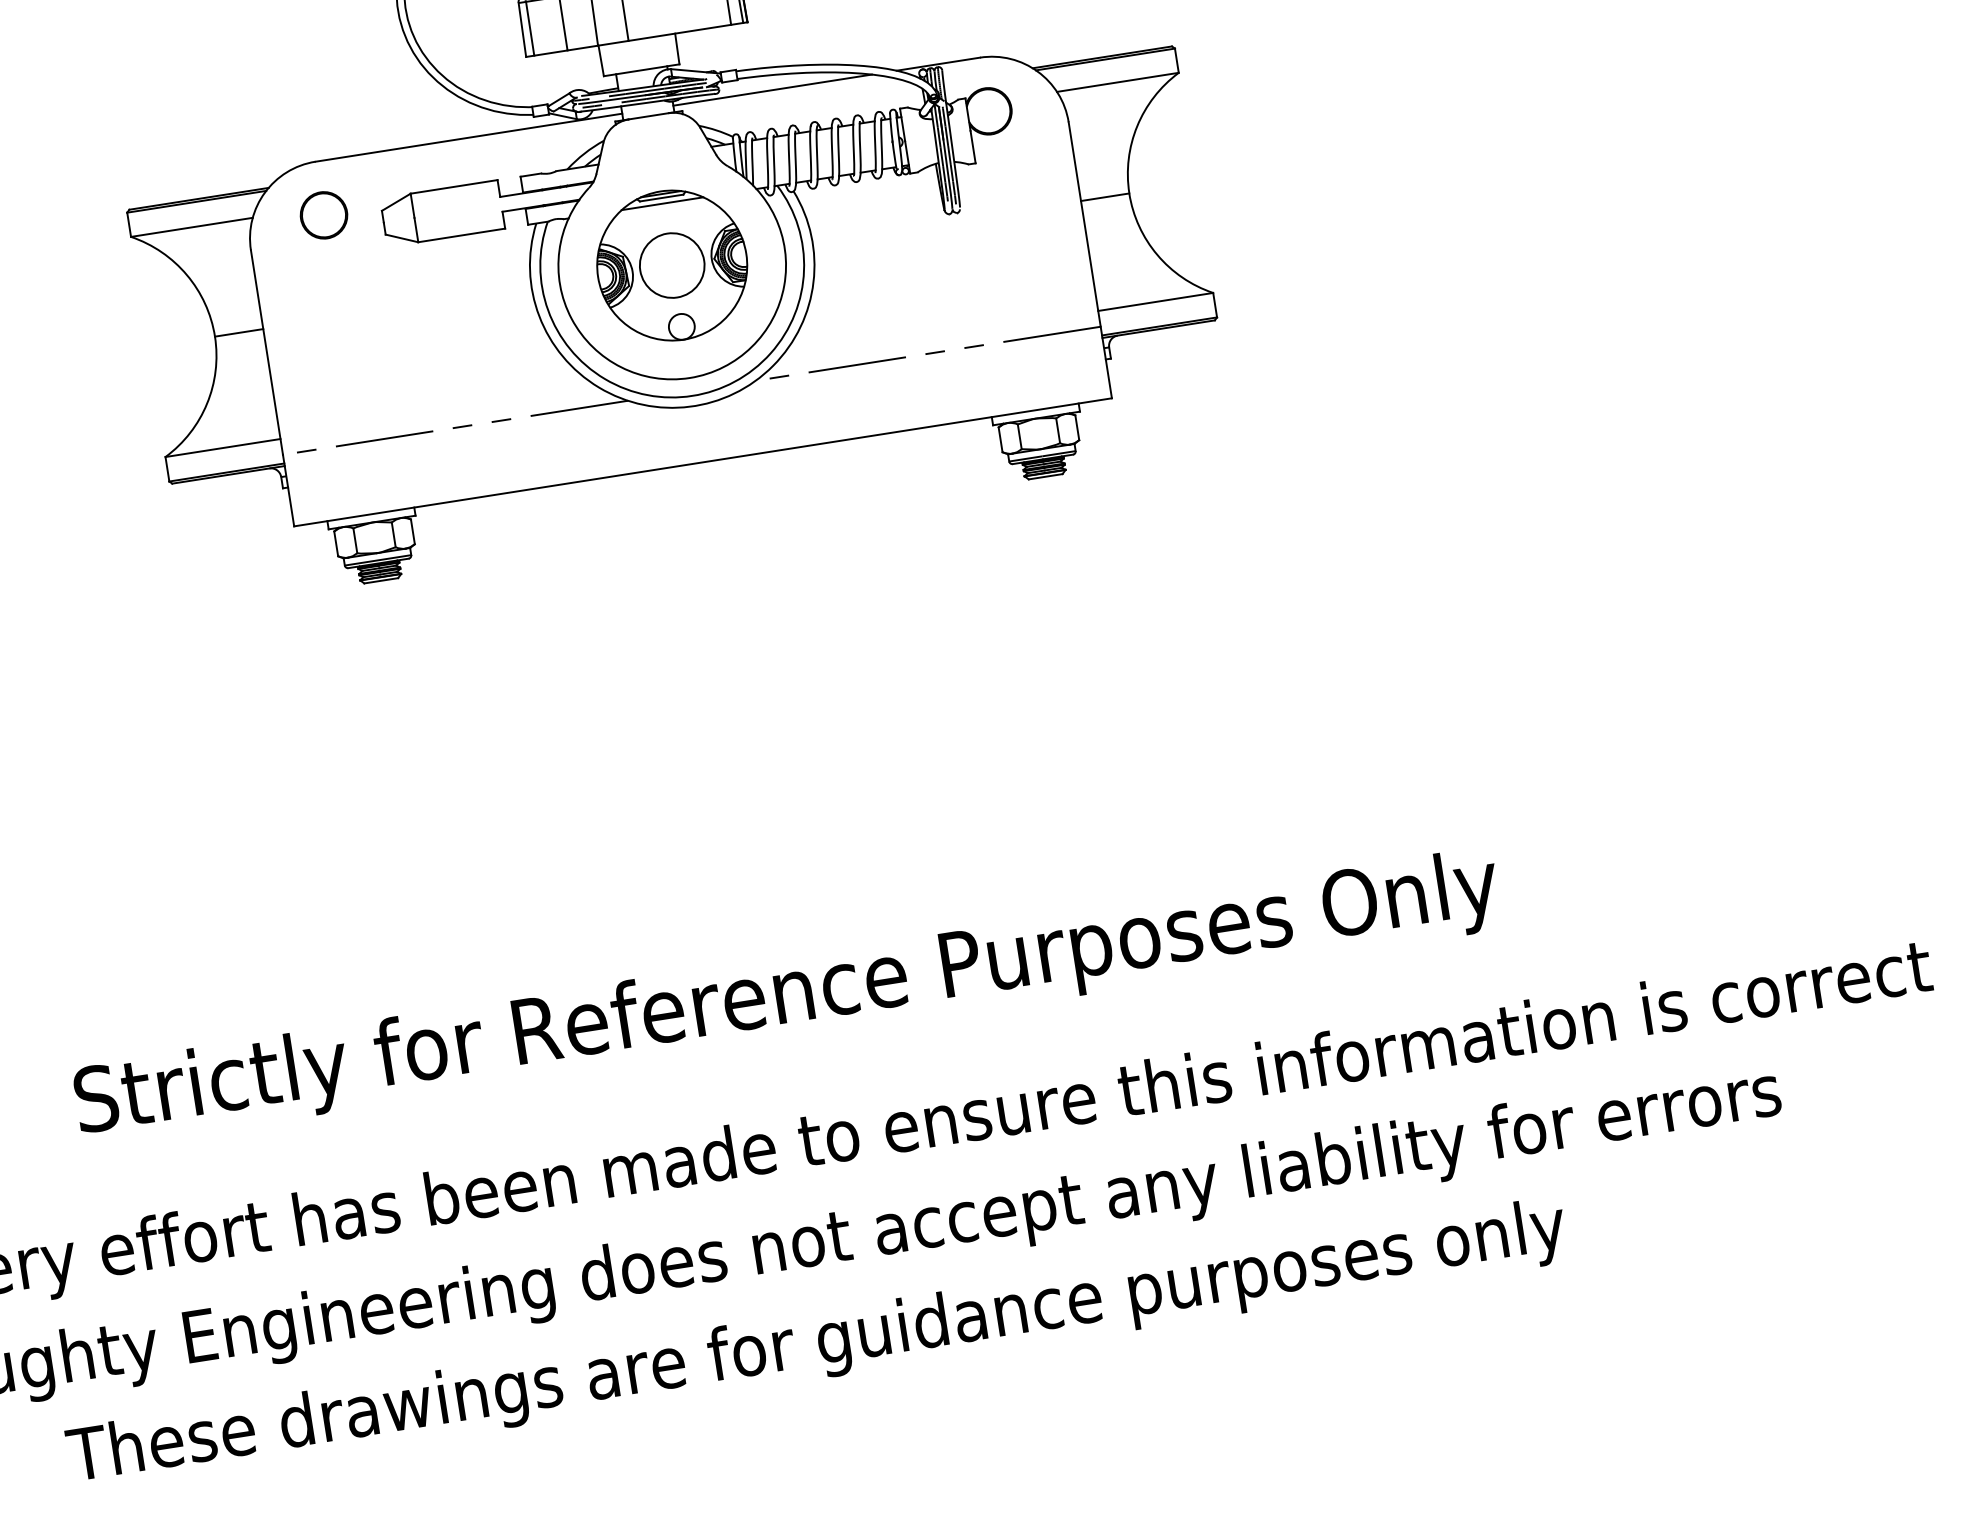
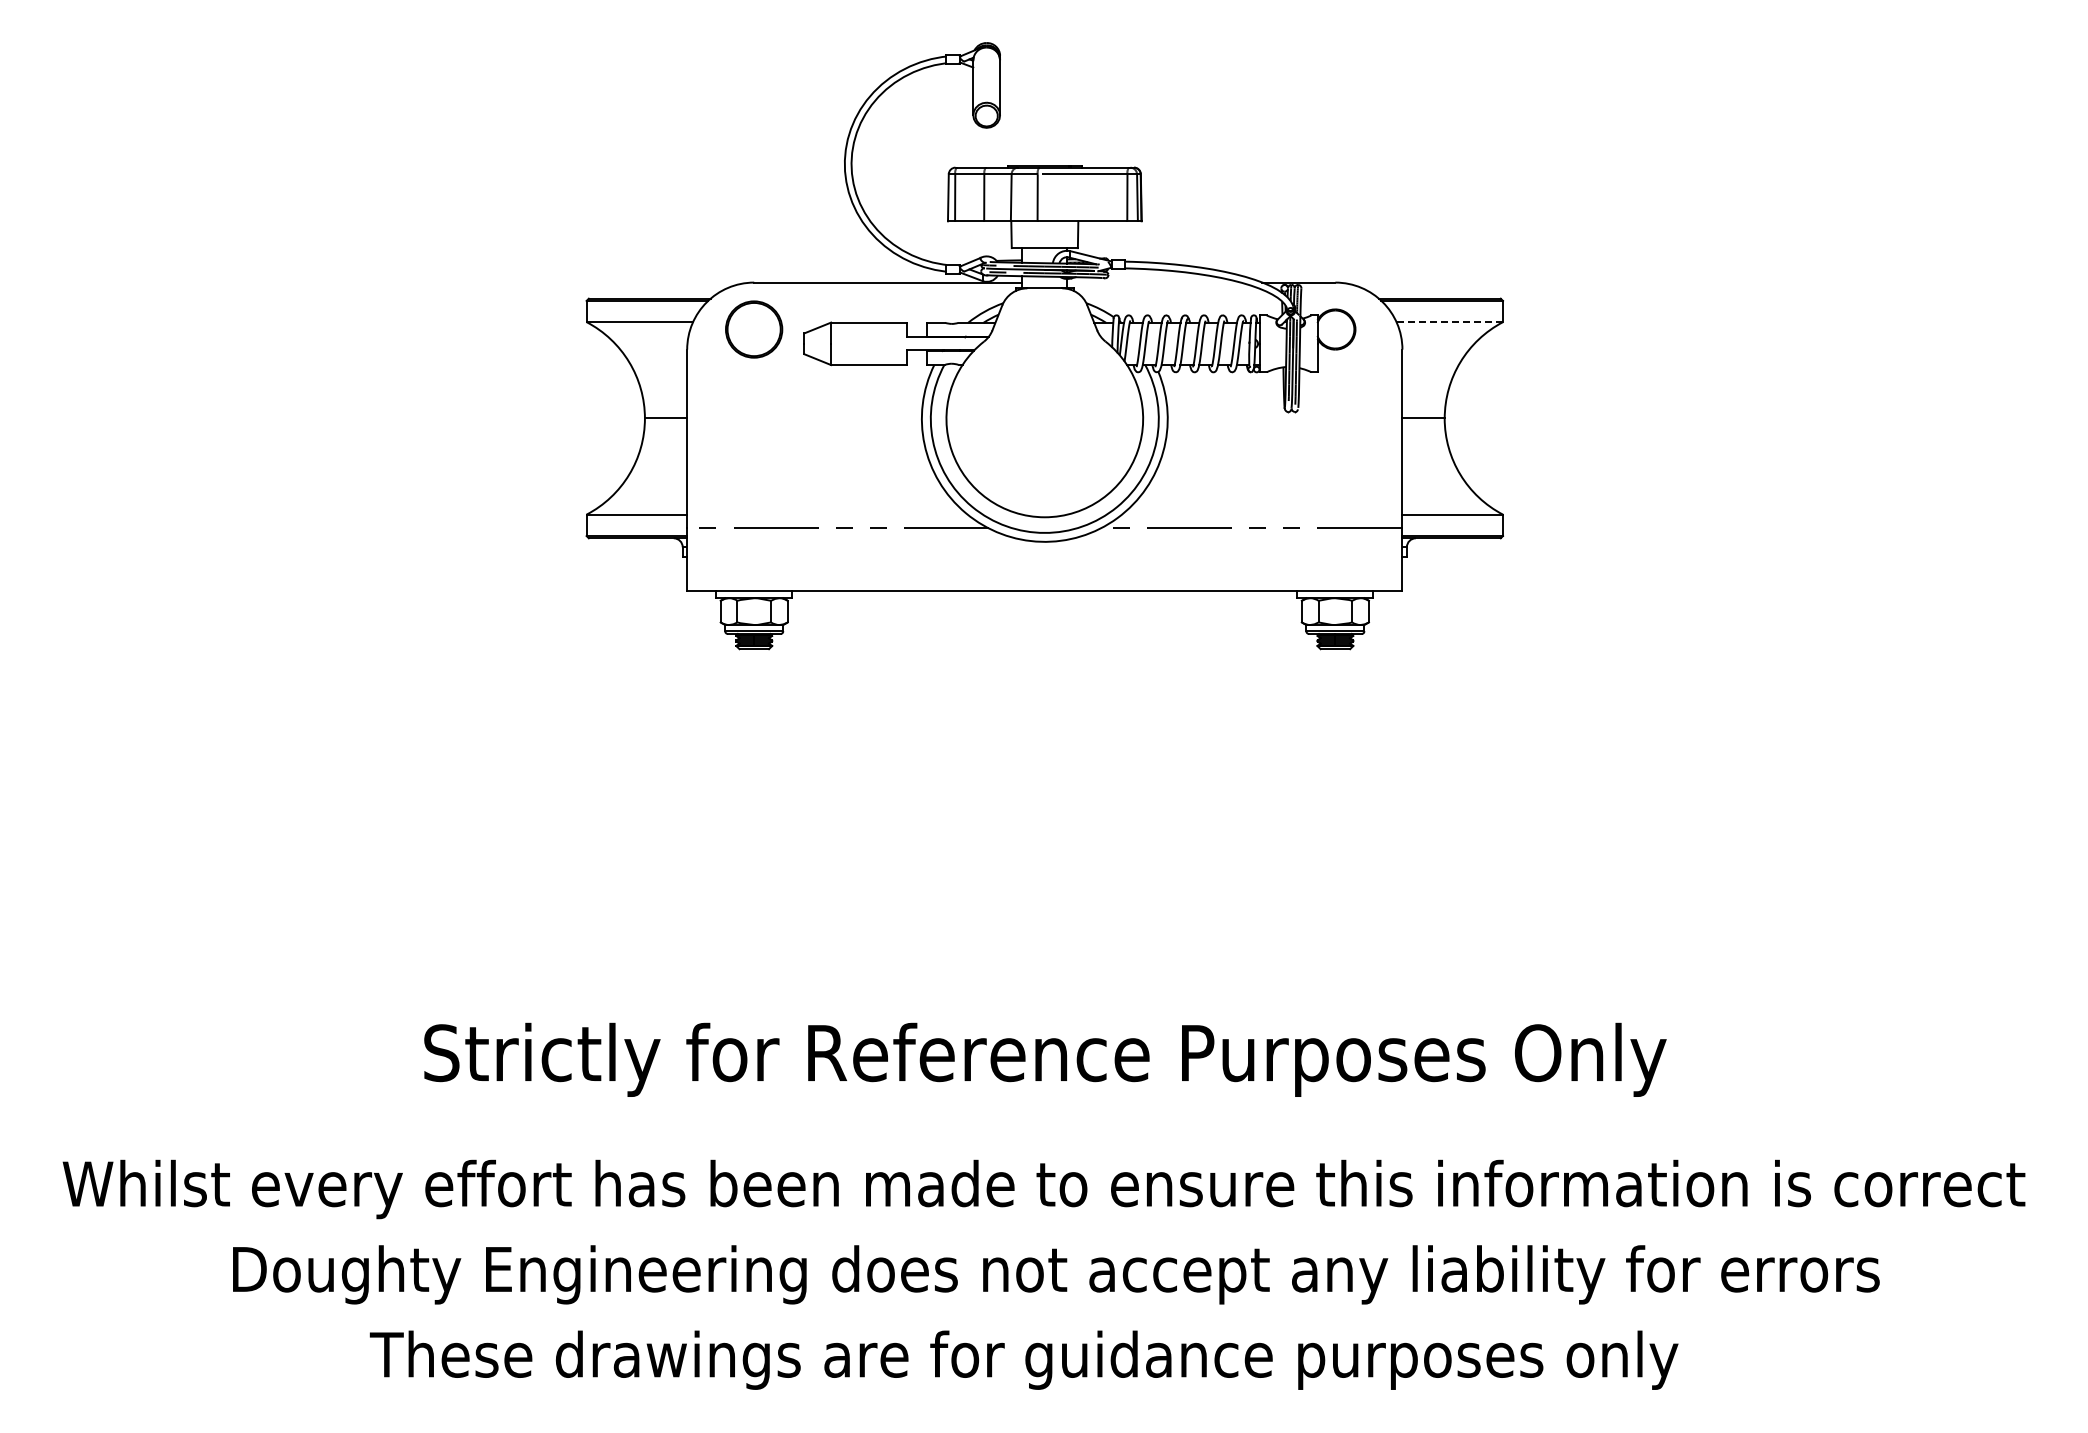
line: (1117, 82) -> (1449, 322), solid -> dashed
line: (772, 90) -> (1153, 282), removed
circle: (324, 215) -> (754, 329), size x1.4
part: (671, 265) -> (1044, 418), removed

